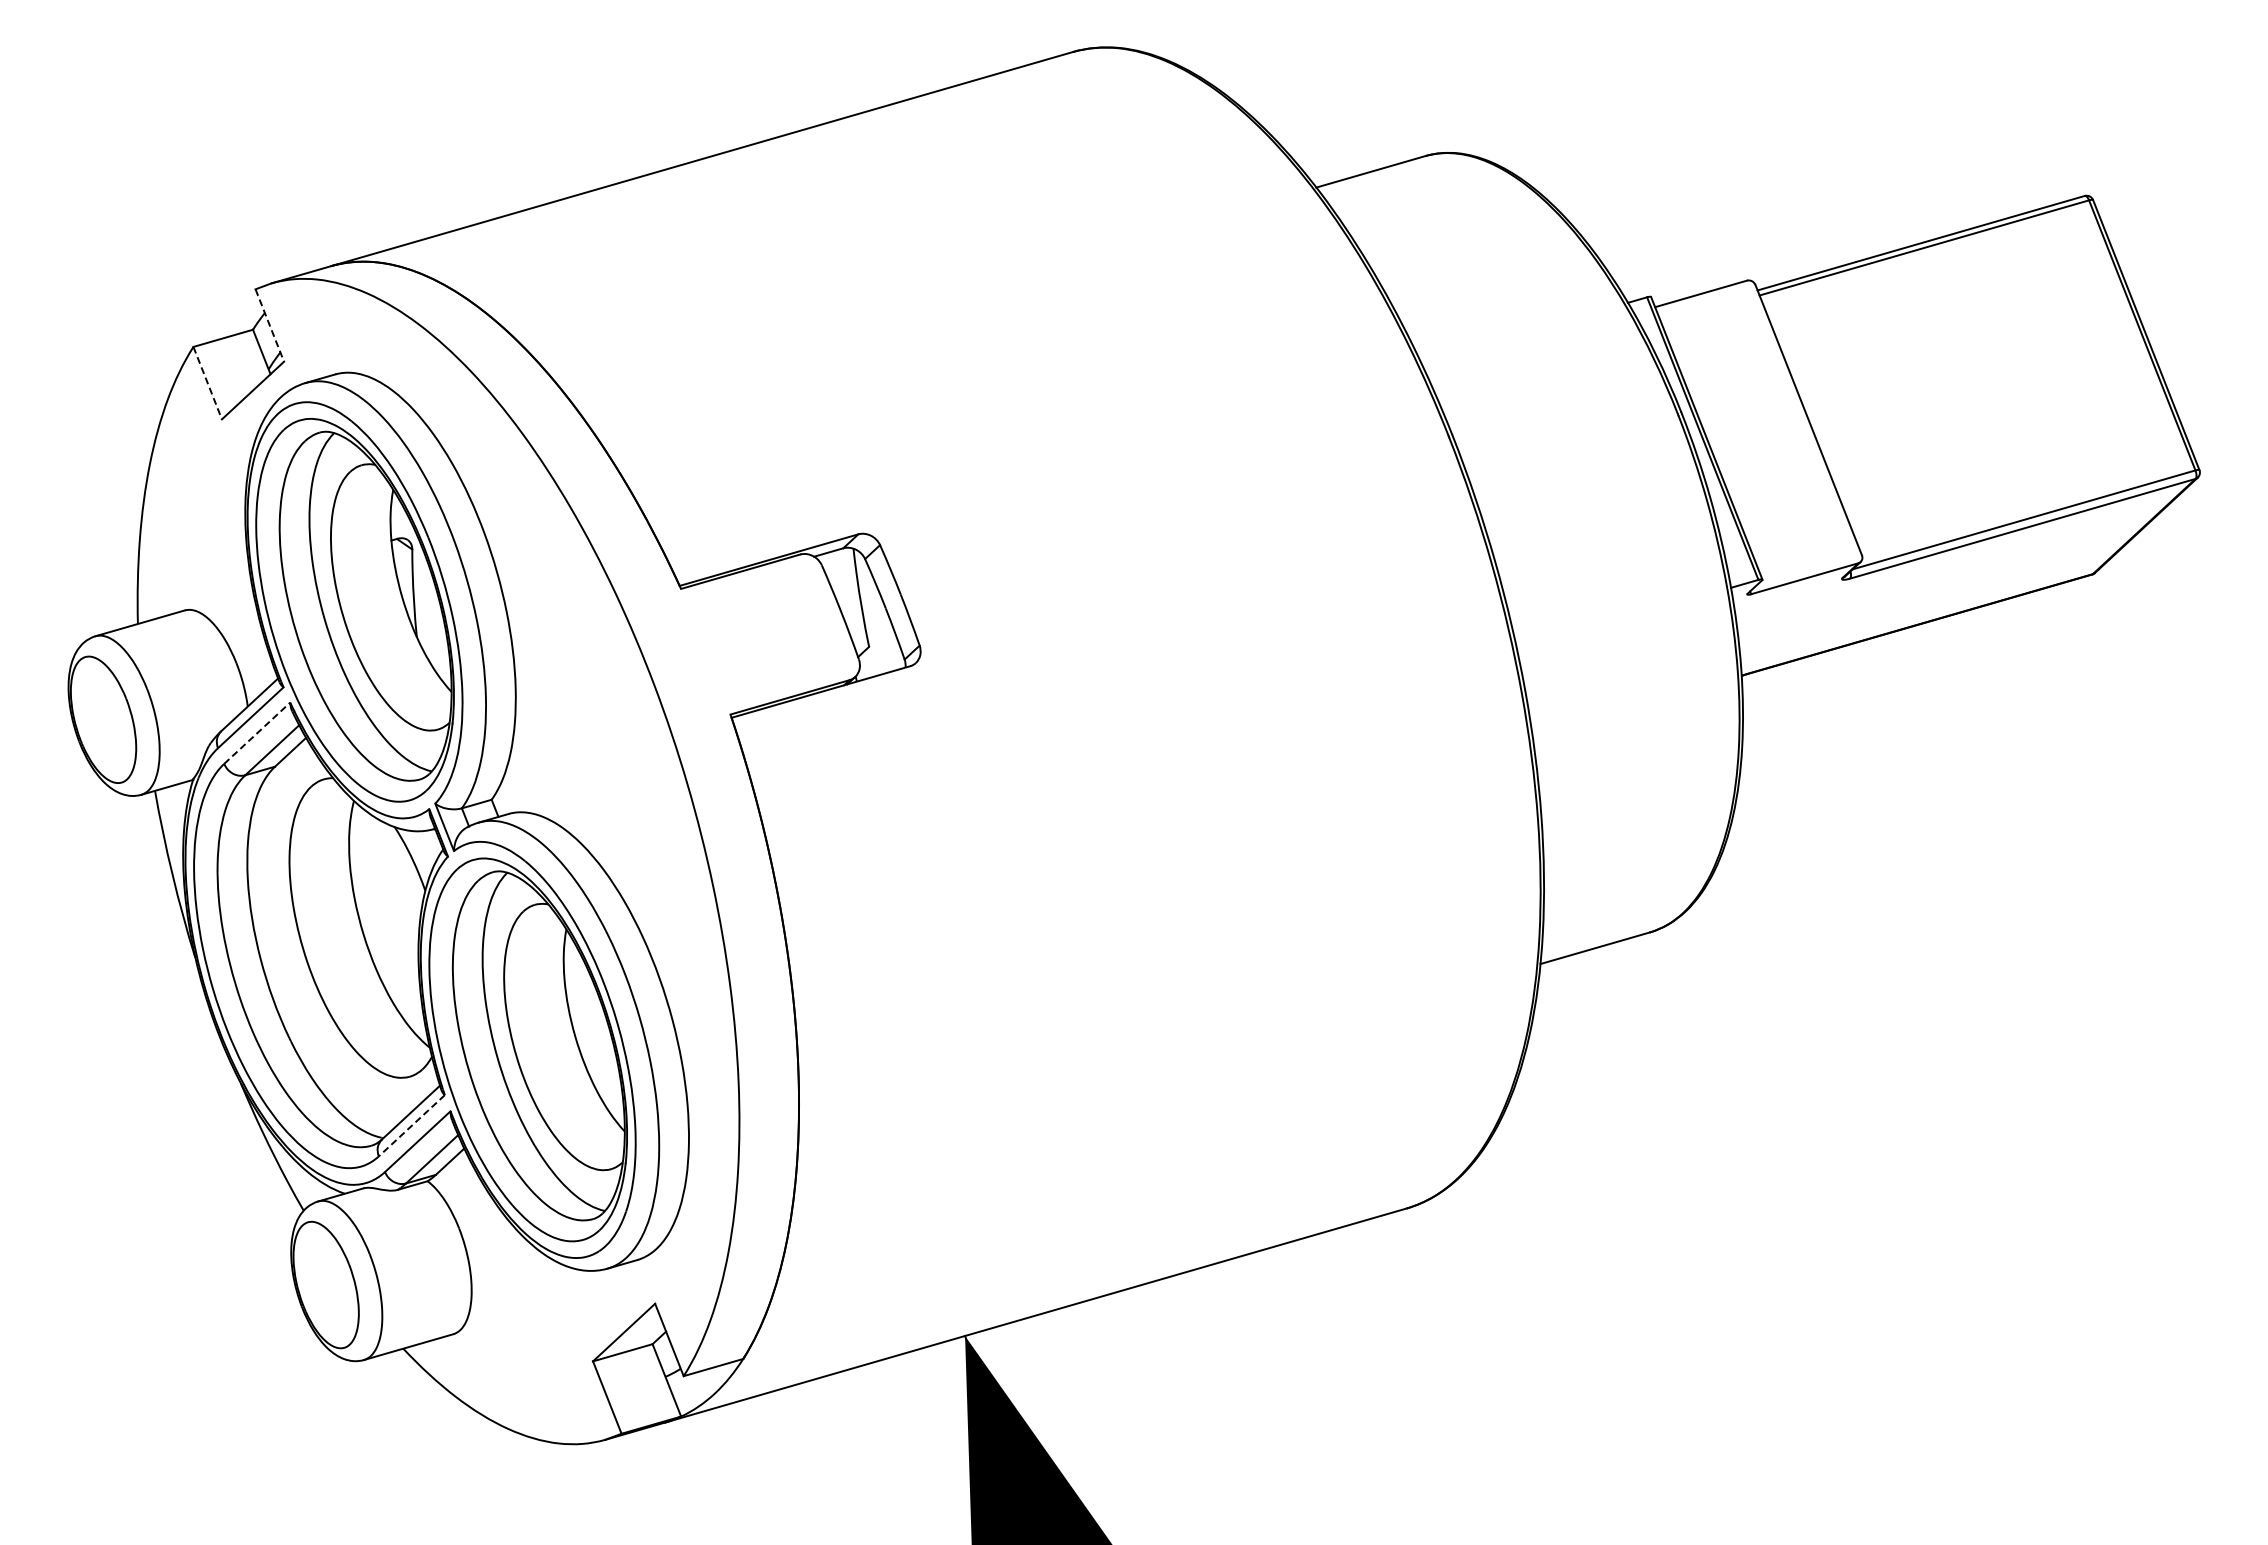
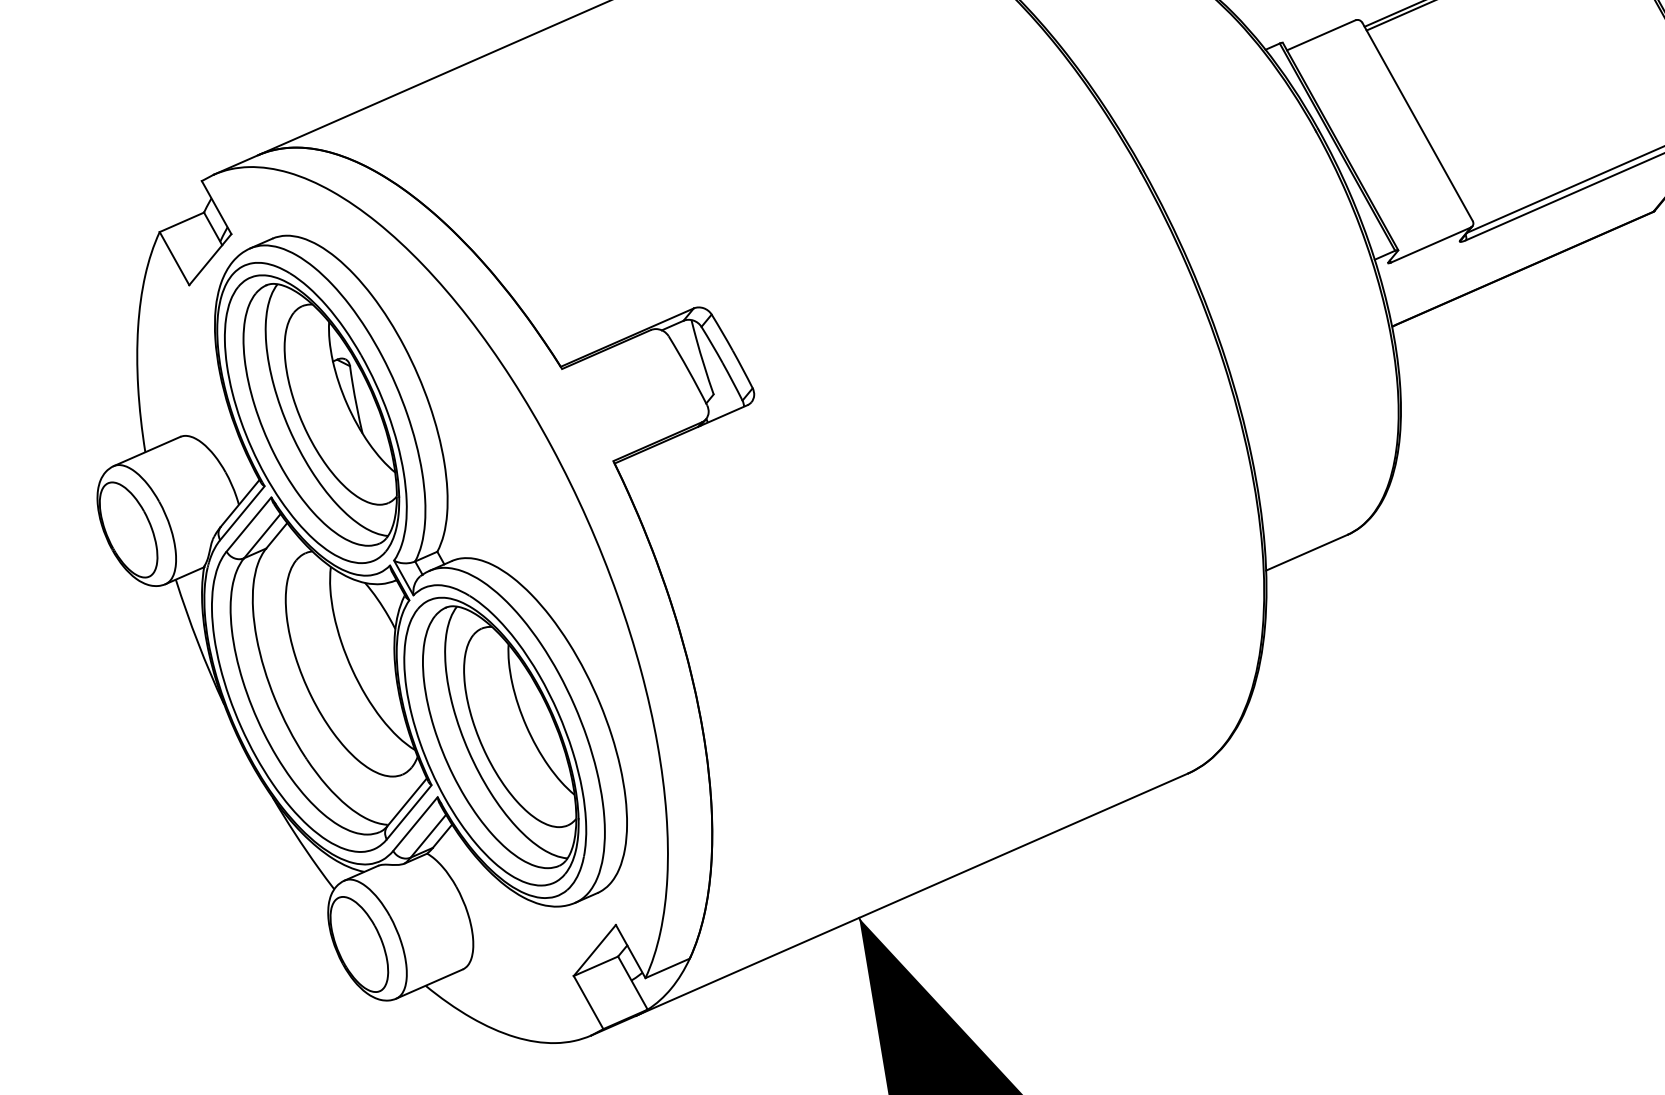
line: (269, 325) -> (216, 207), dashed -> solid
line: (207, 383) -> (174, 258), dashed -> solid
line: (257, 732) -> (249, 523), dashed -> solid
line: (411, 1126) -> (409, 812), dashed -> solid

